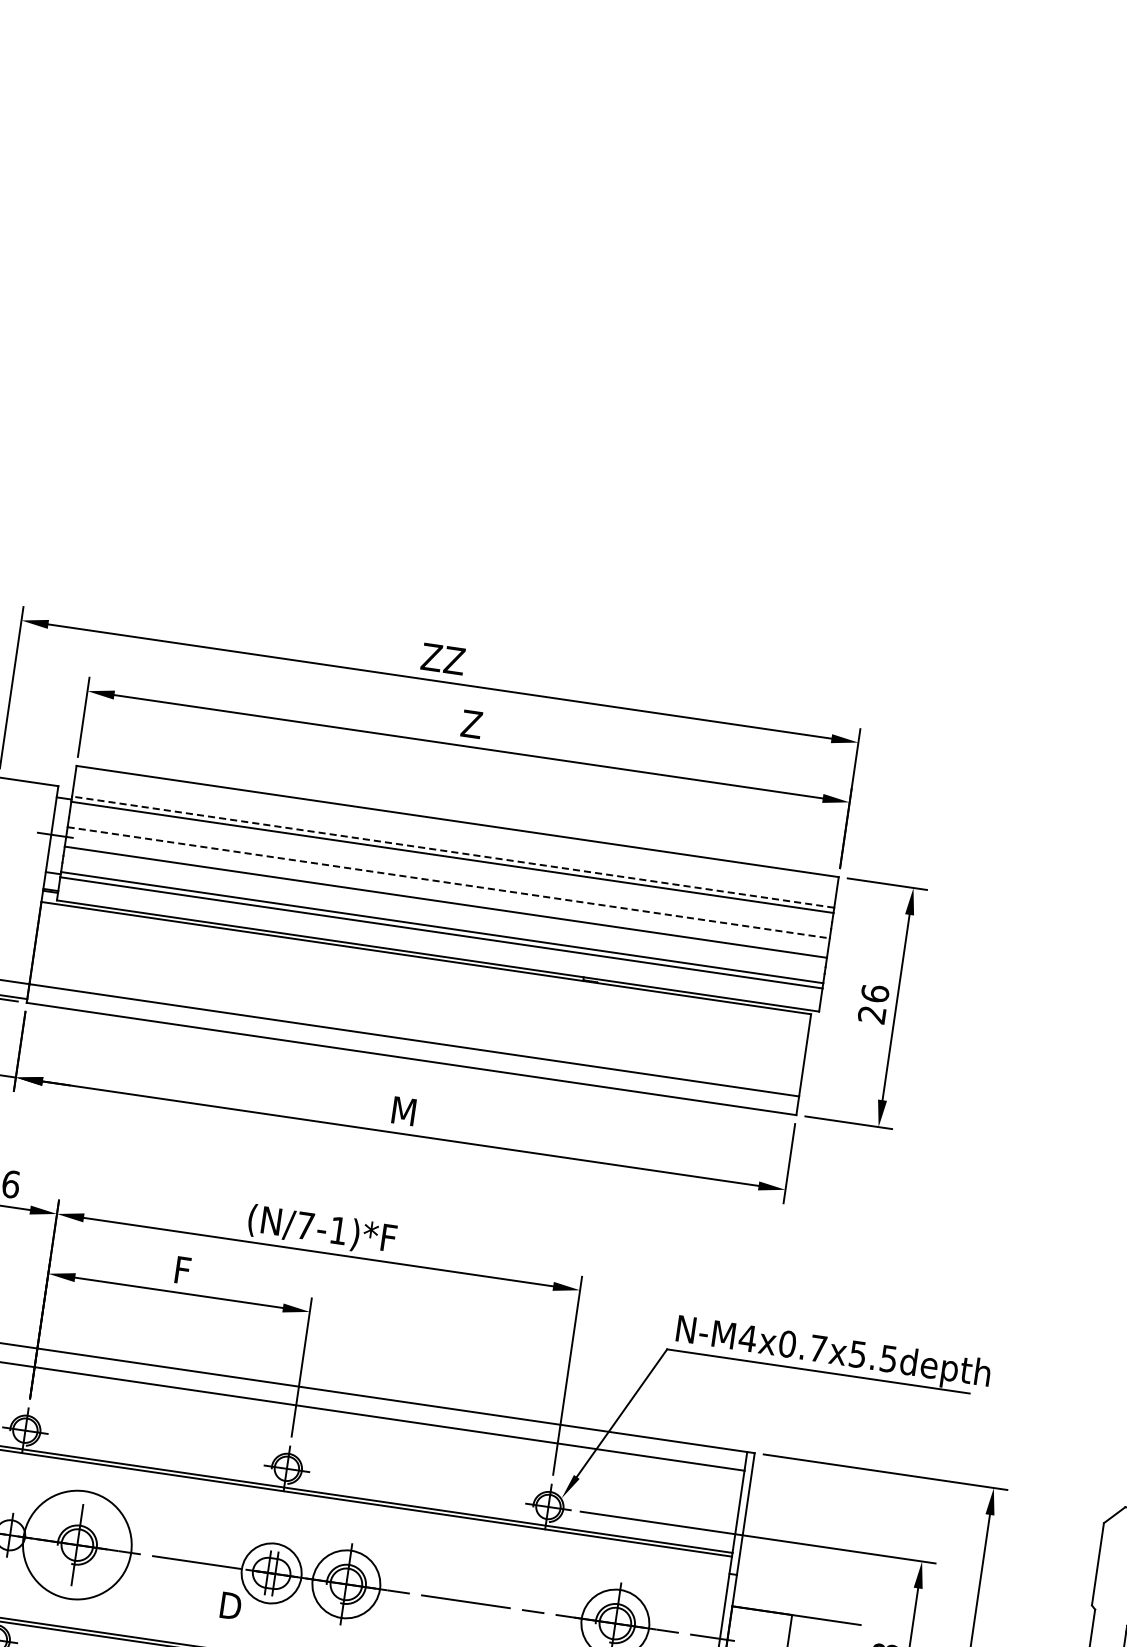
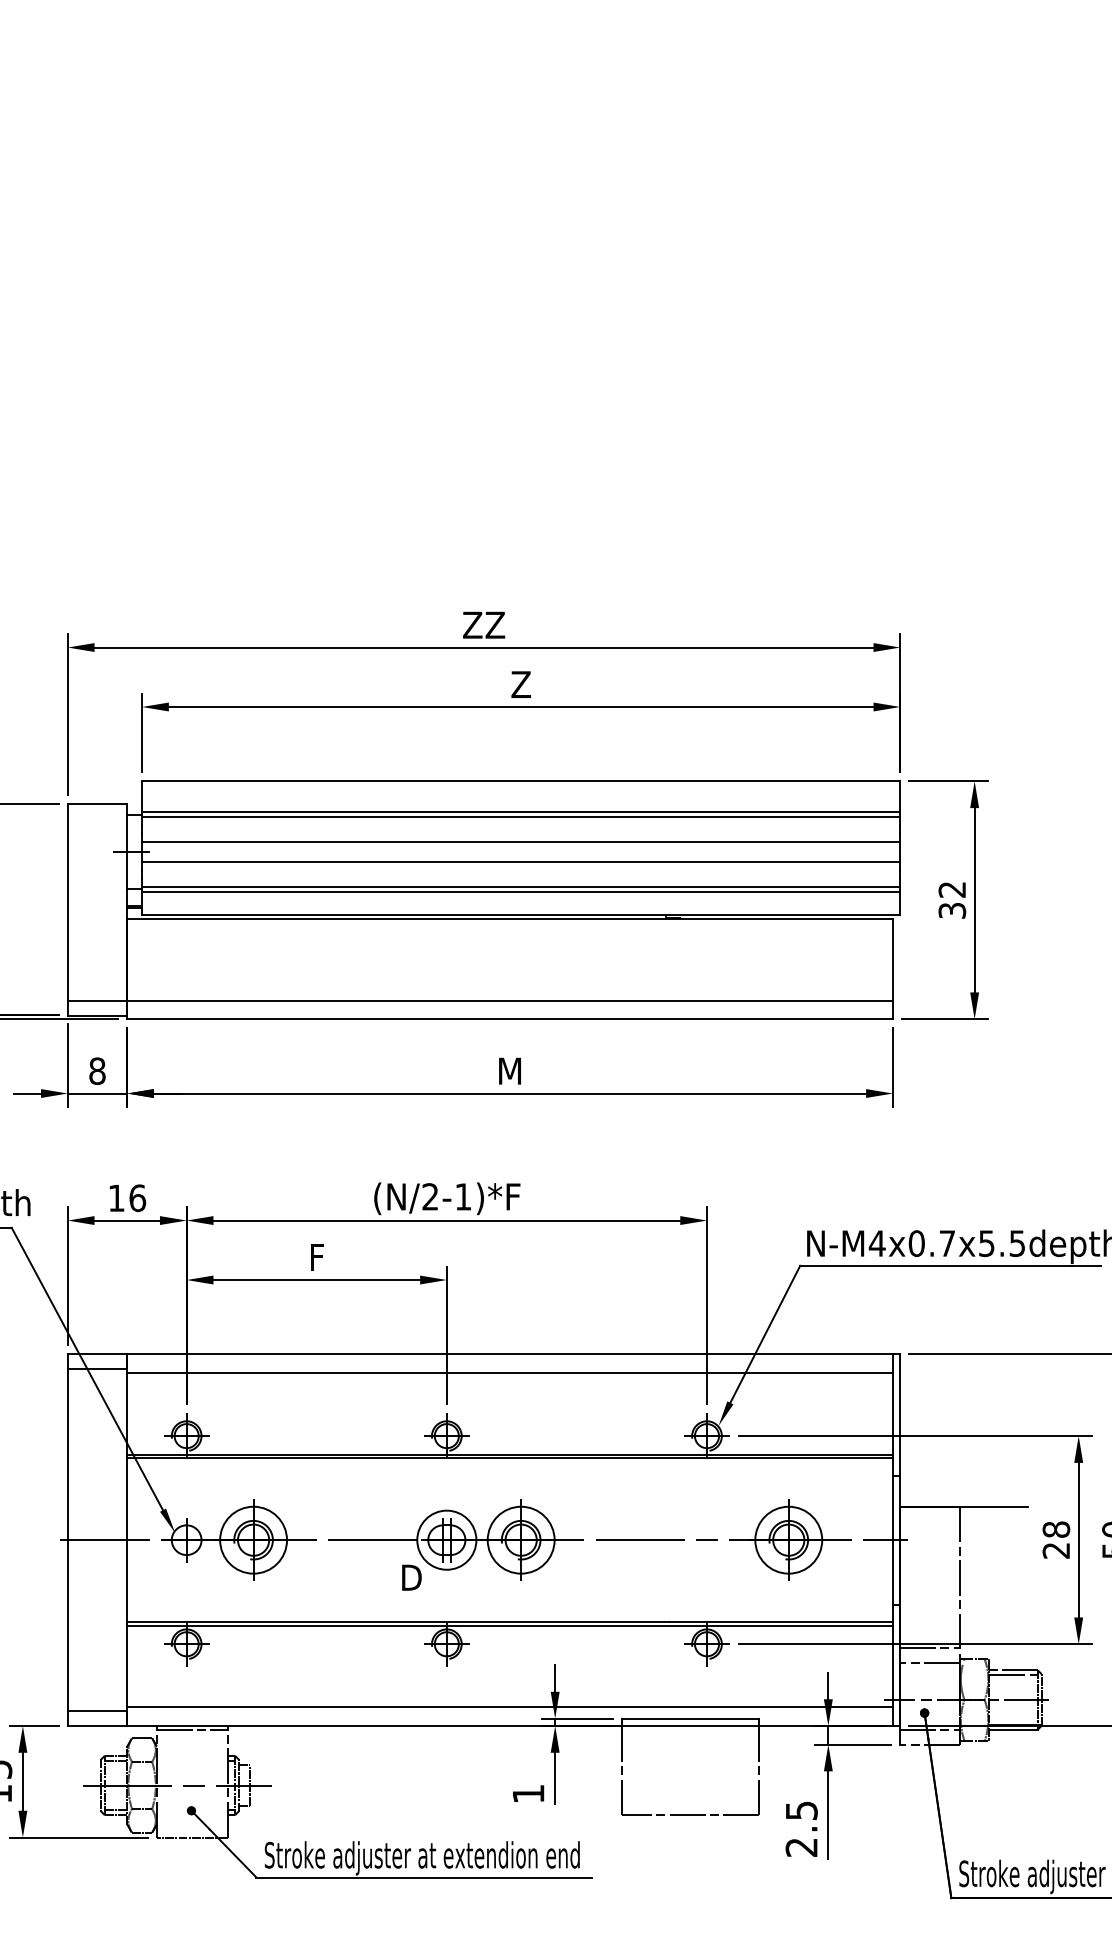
line: (452, 851) -> (520, 811), dashed -> solid
line: (449, 883) -> (521, 842), dashed -> solid
text: (873, 1003) -> (952, 899), 26 -> 32
text: (305, 1225) -> (430, 1196), (N/7-1)*F -> (N/2-1)*F
circle: (77, 1544) -> (253, 1539), size x0.62

